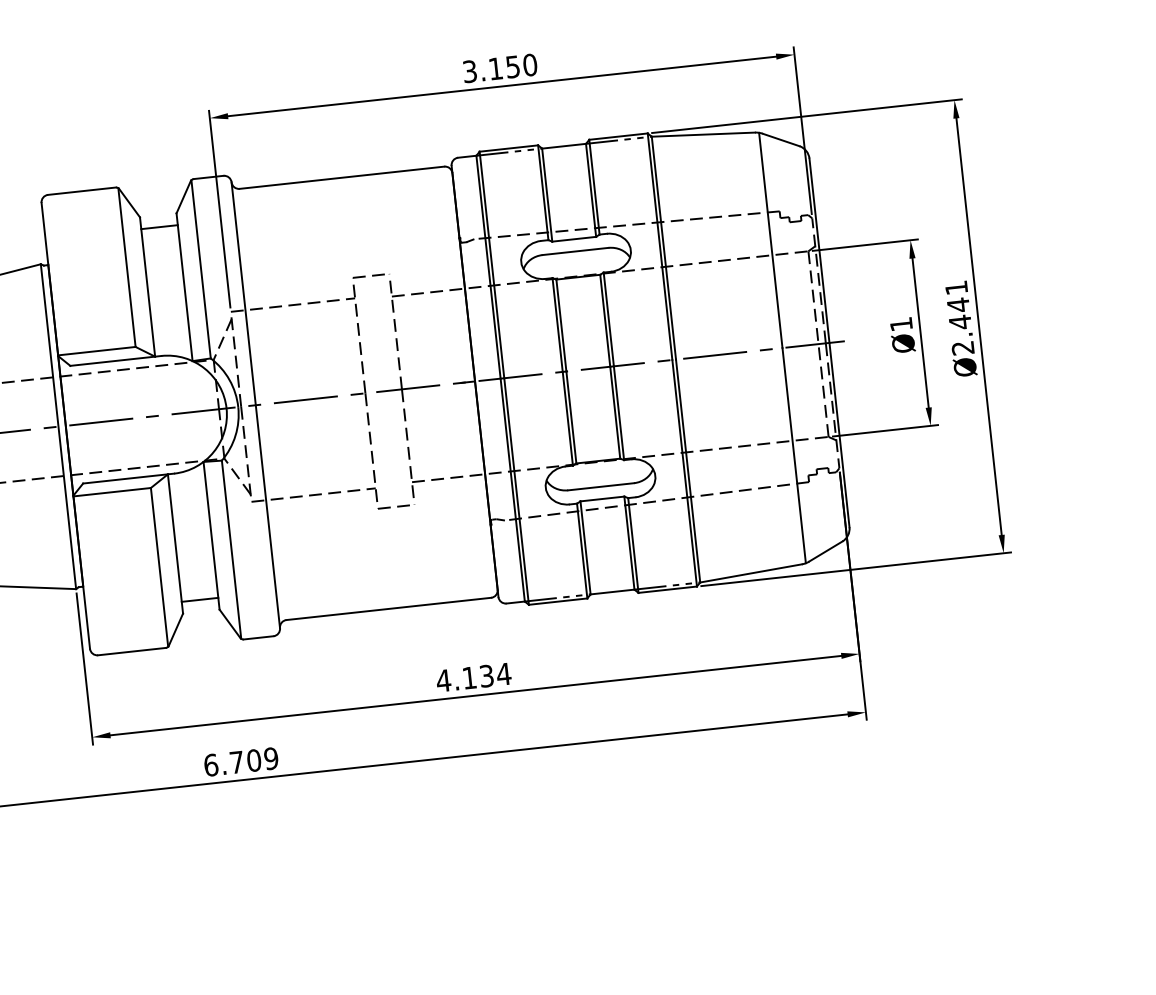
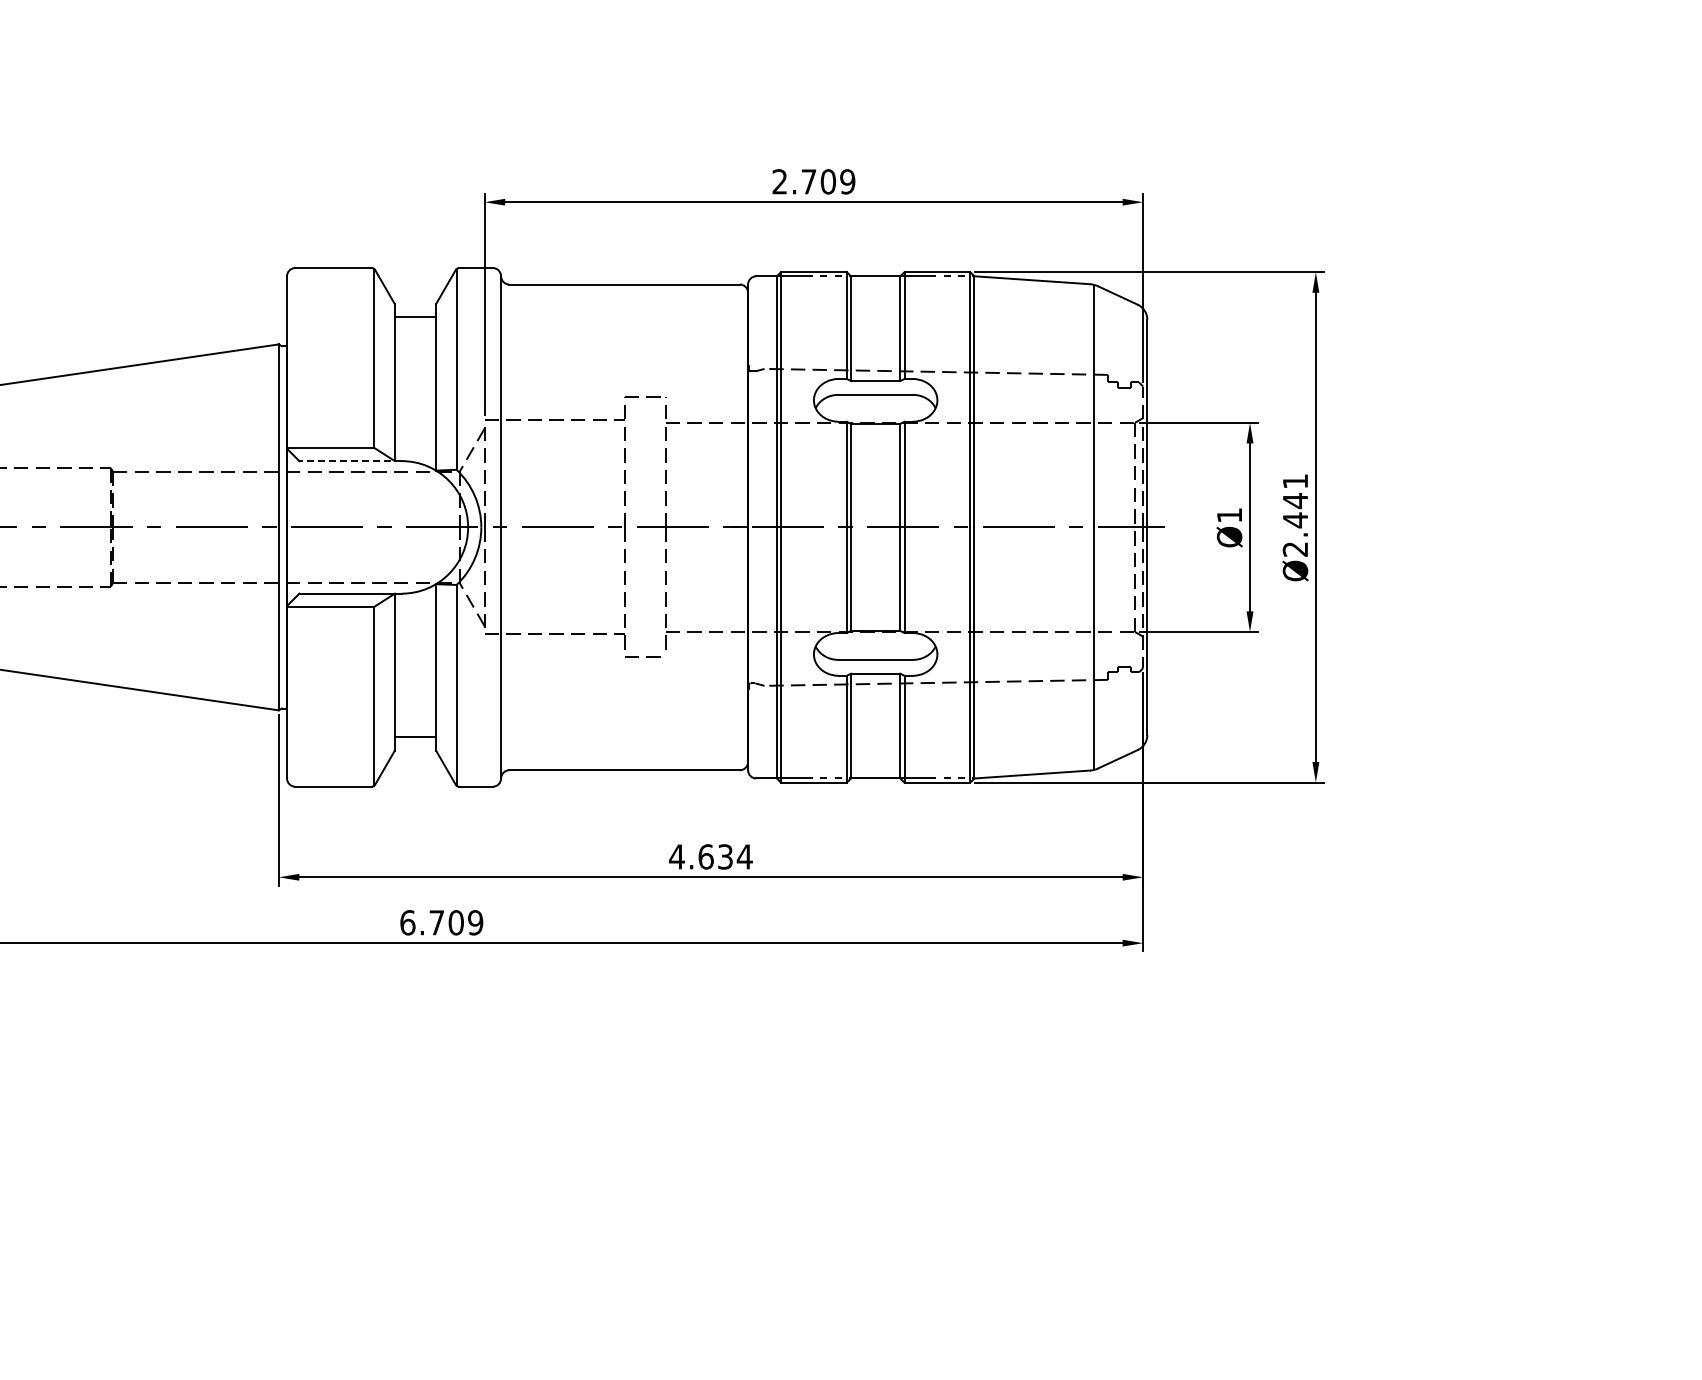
text: (499, 68) -> (813, 181), 3.150 -> 2.709
line: (115, 361) -> (350, 461), solid -> dashed
text: (468, 677) -> (705, 856), 4.134 -> 4.634

